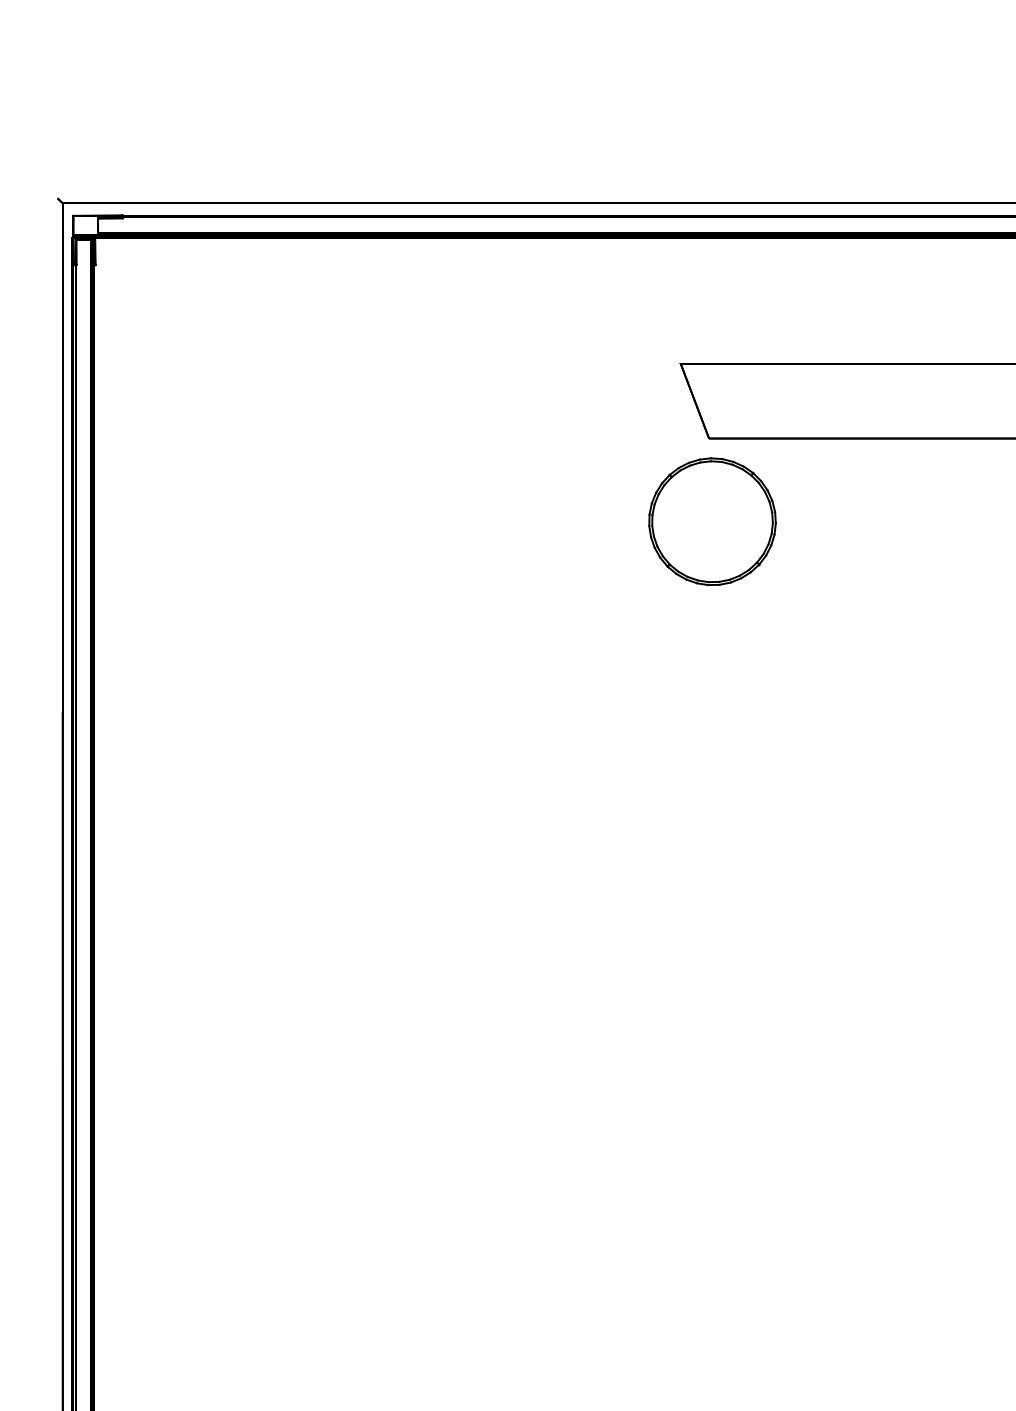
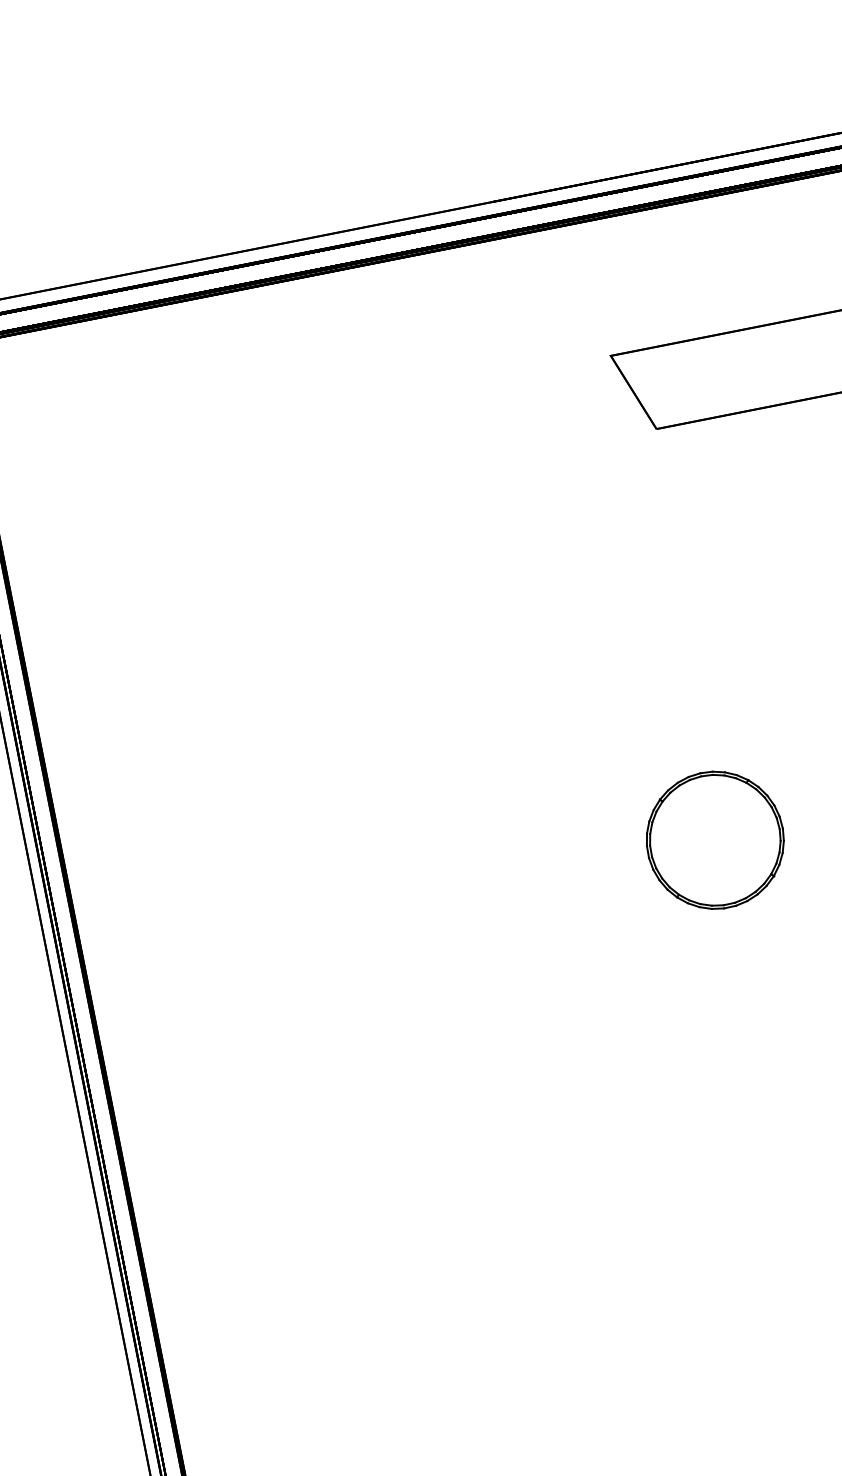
part: (712, 521) -> (715, 840), moved

